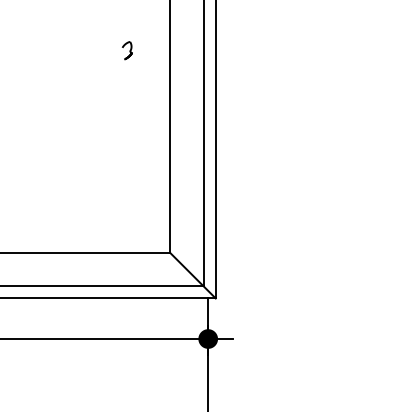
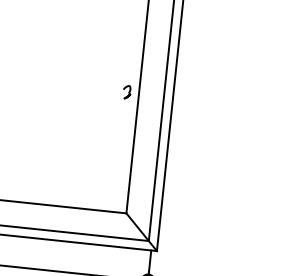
part: (127, 50) -> (127, 92), moved

